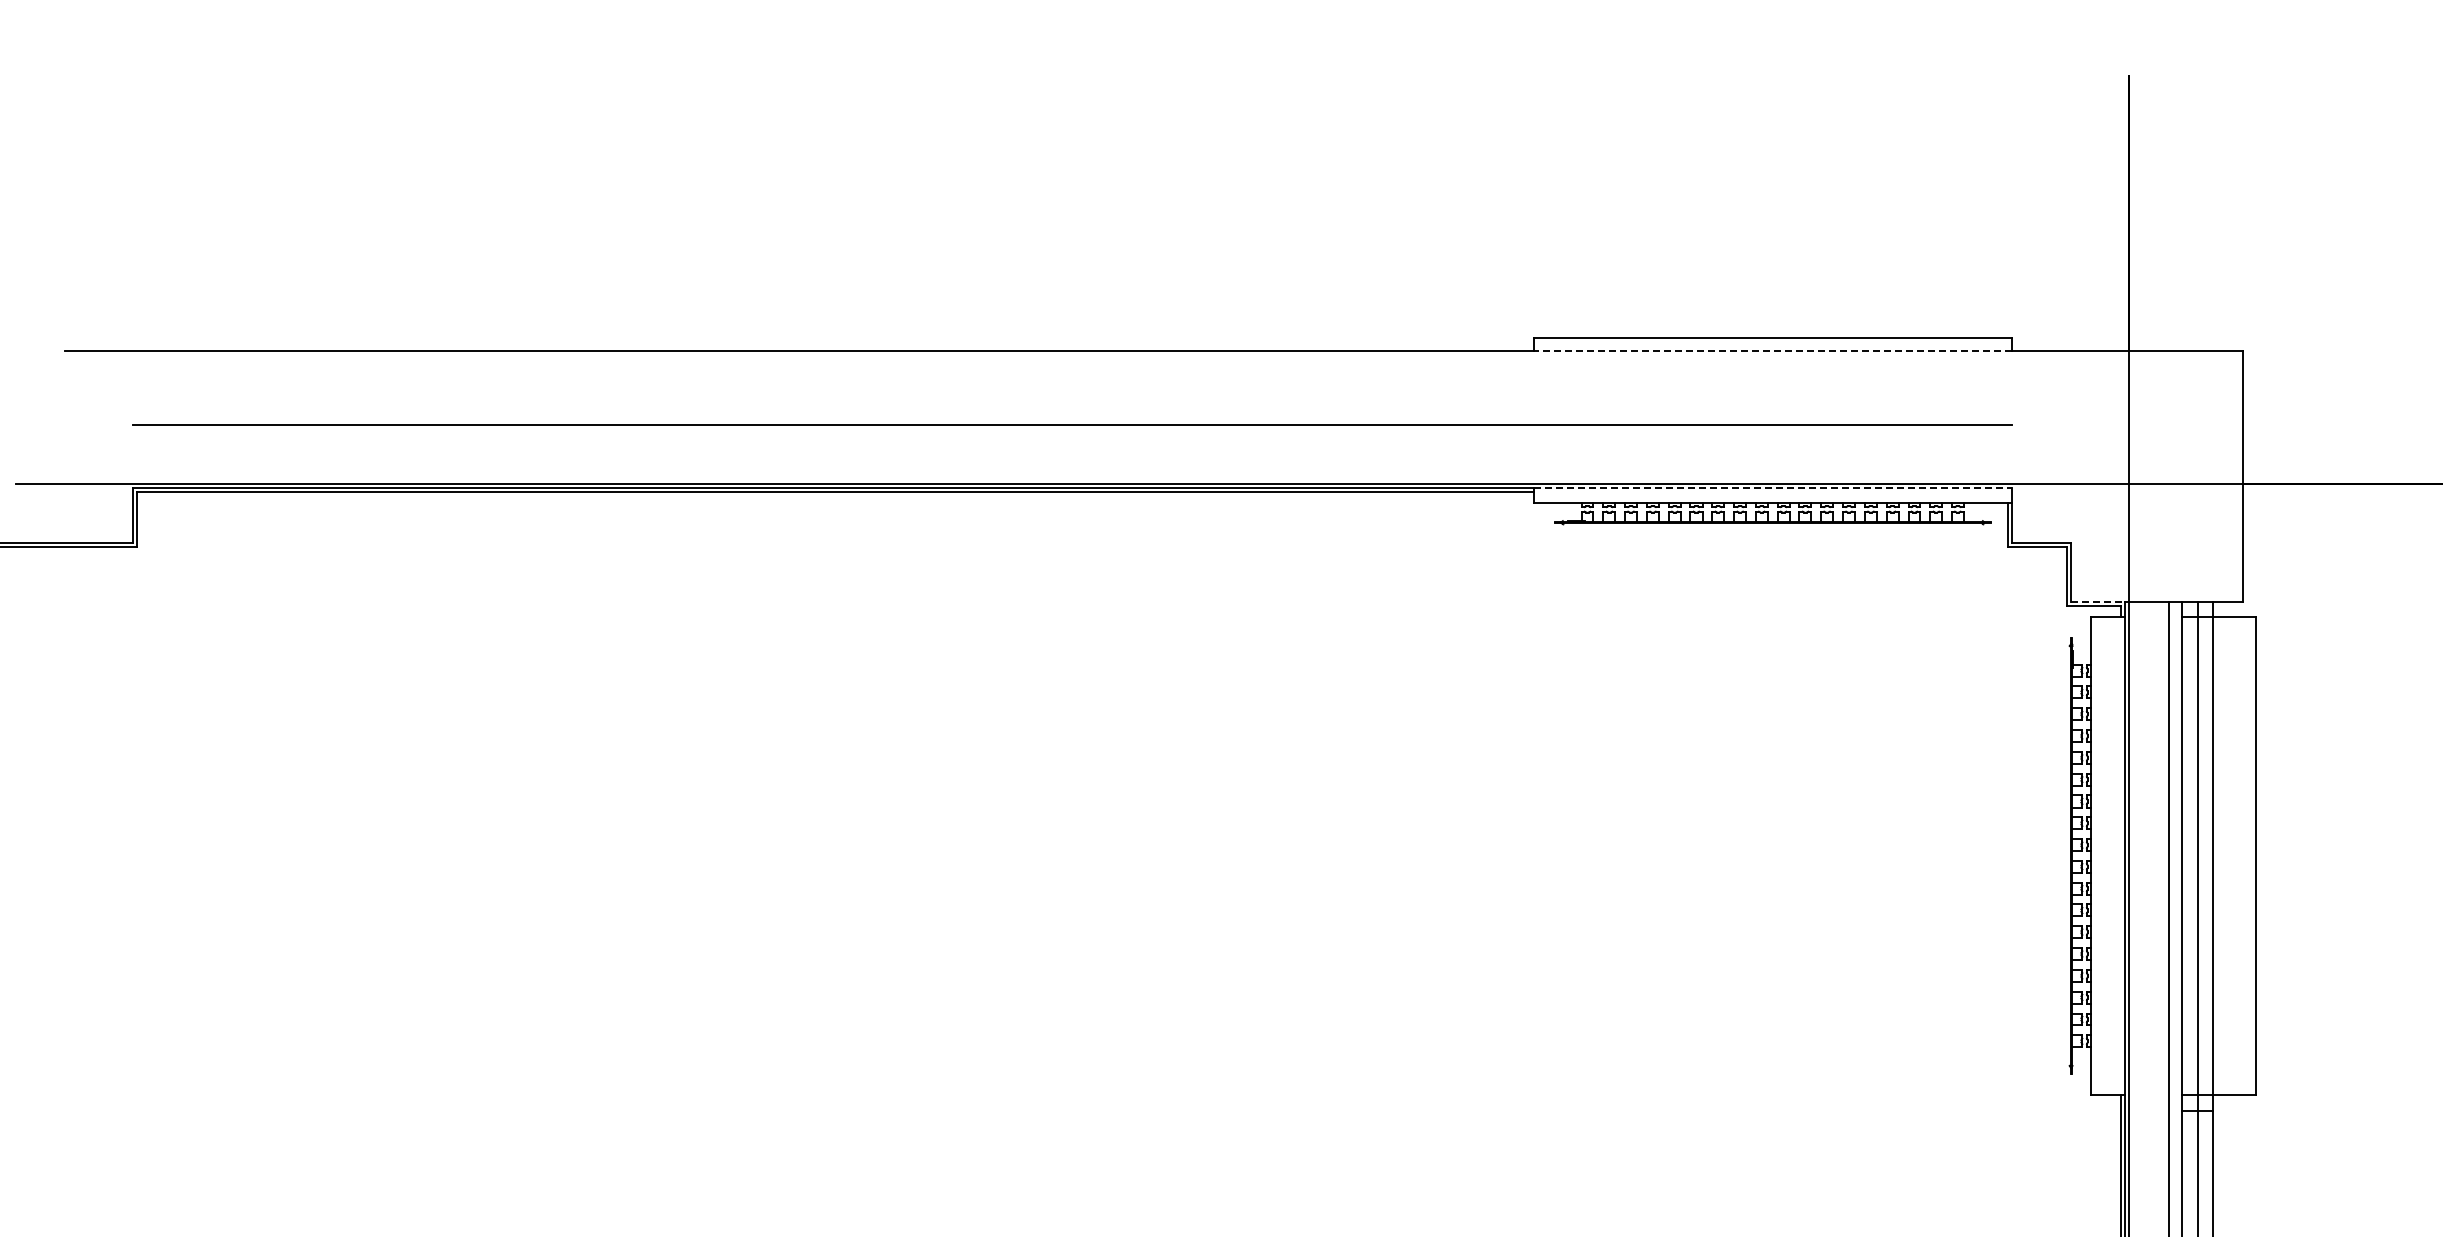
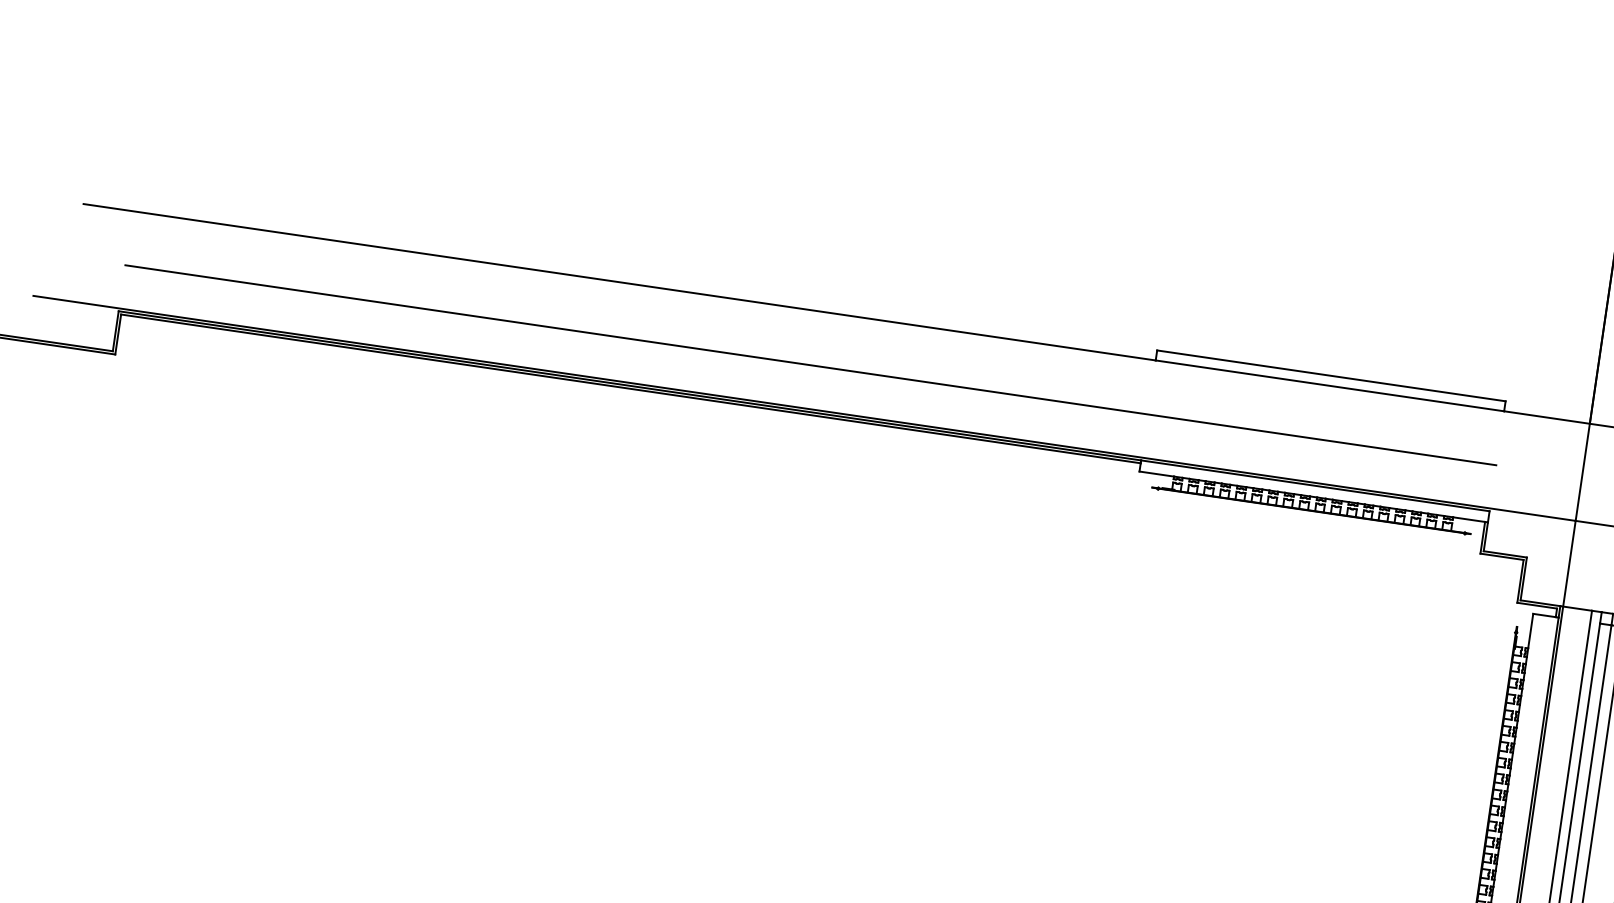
line: (1773, 351) -> (1330, 386), dashed -> solid
line: (1773, 488) -> (1315, 486), dashed -> solid
line: (2098, 601) -> (1540, 603), dashed -> solid

